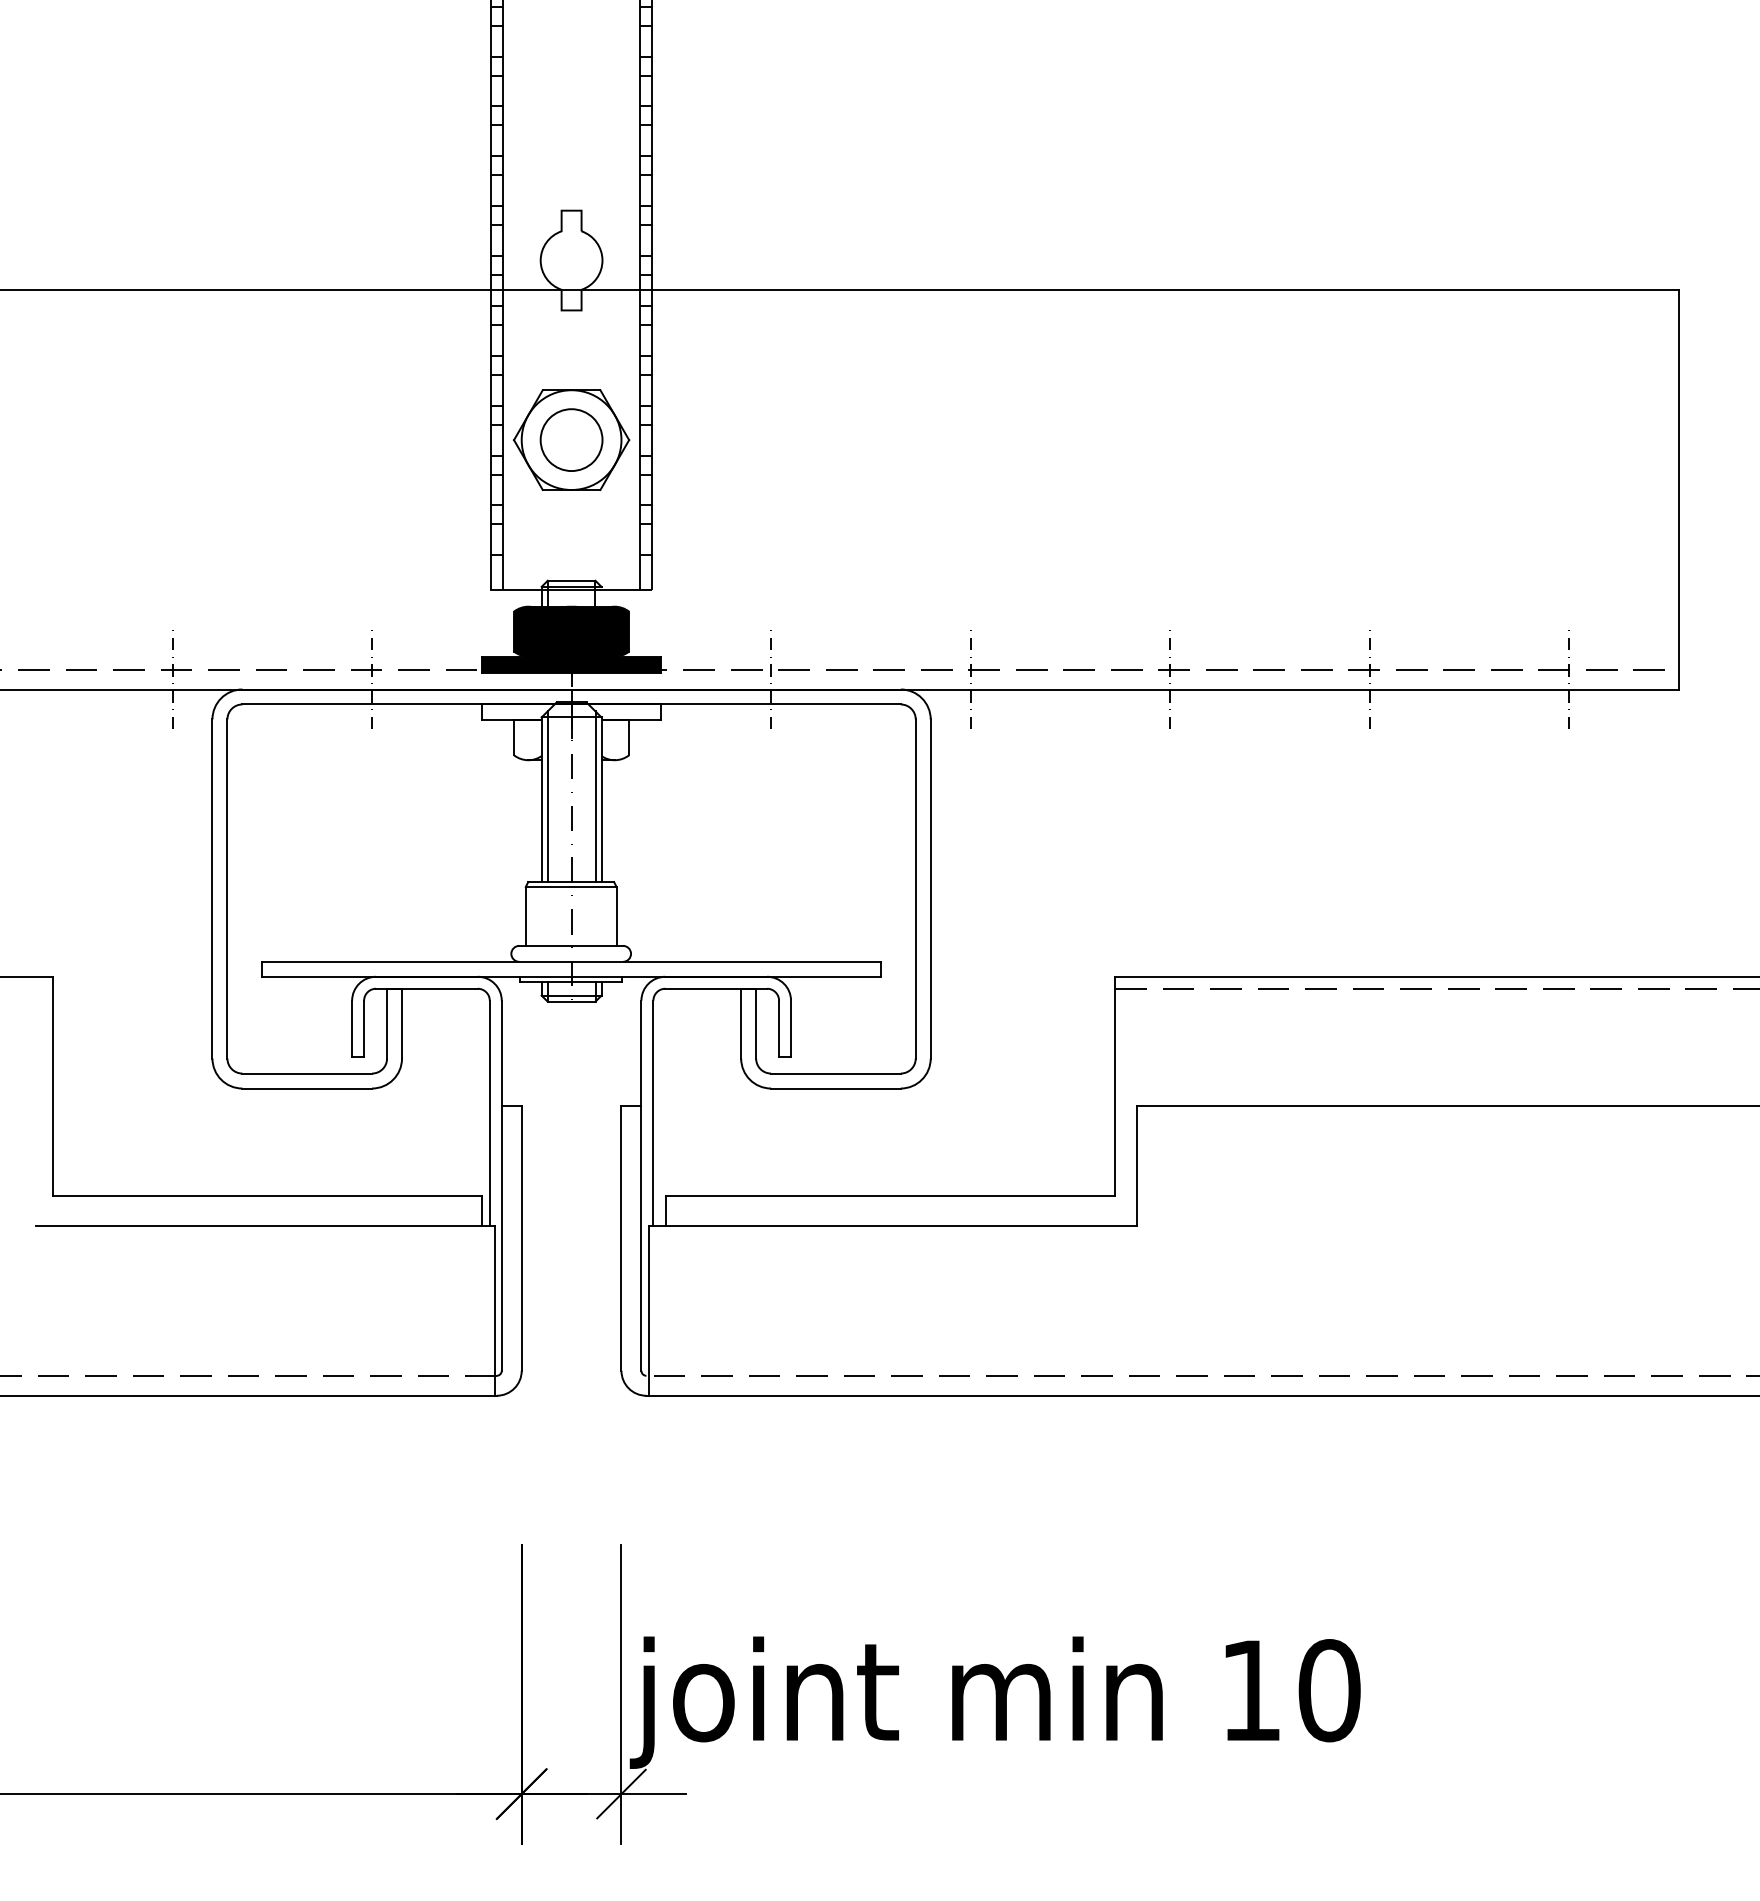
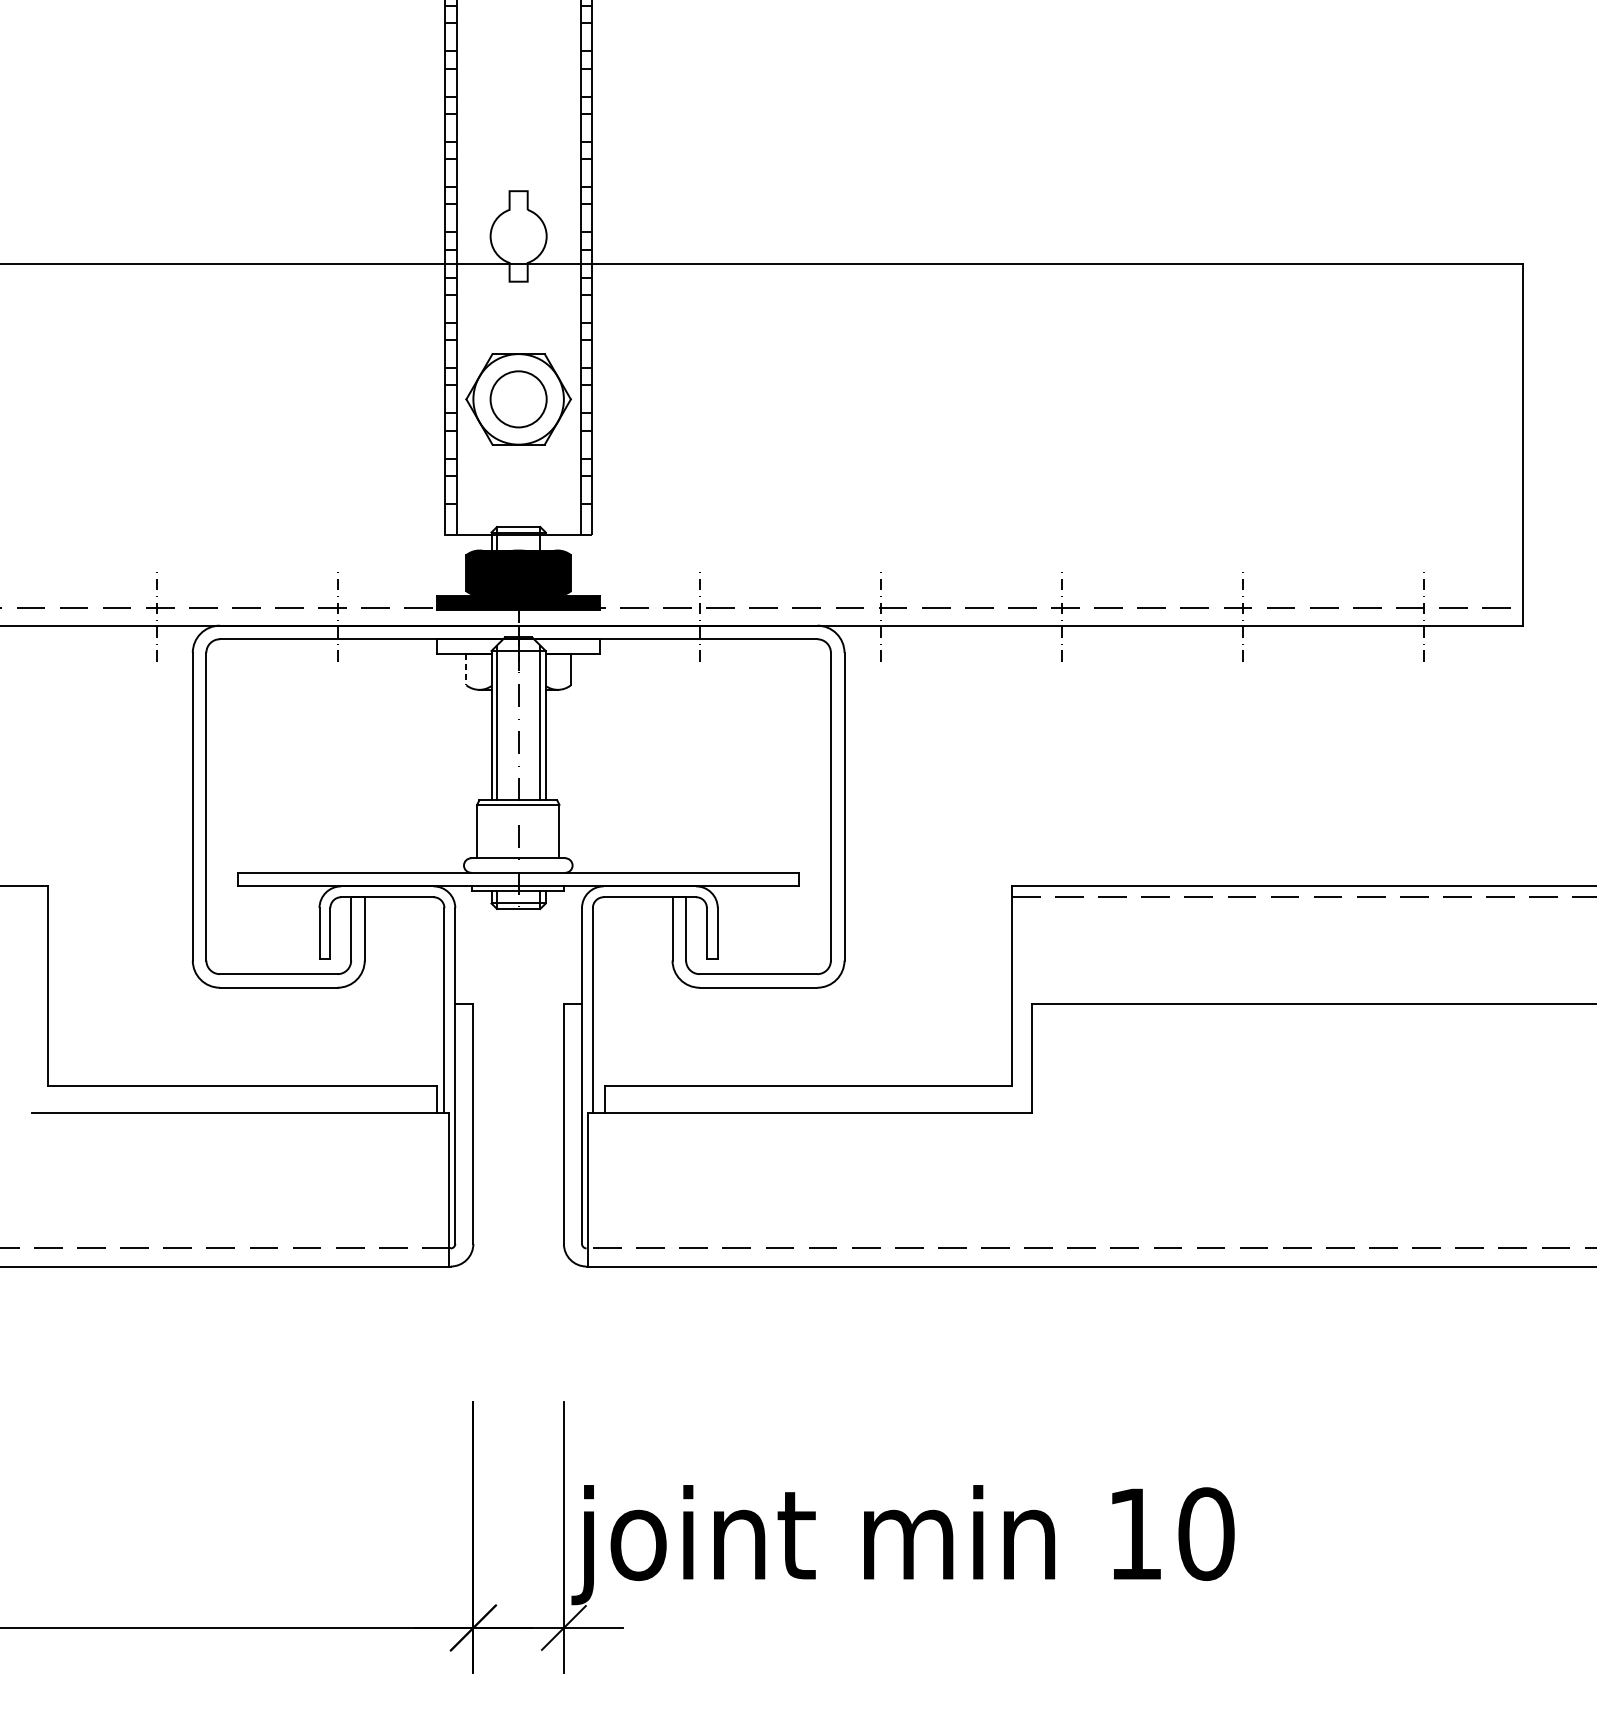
line: (514, 738) -> (466, 670), solid -> dashed

